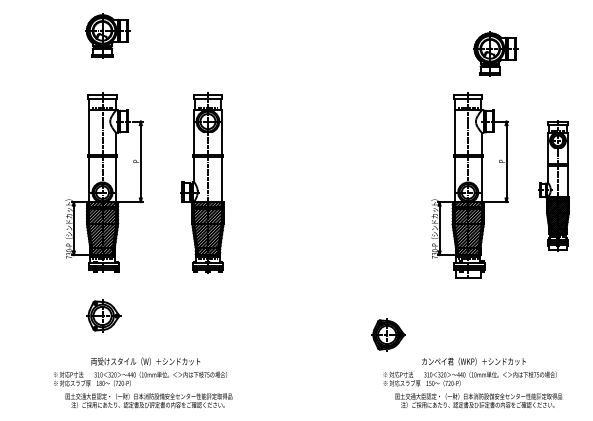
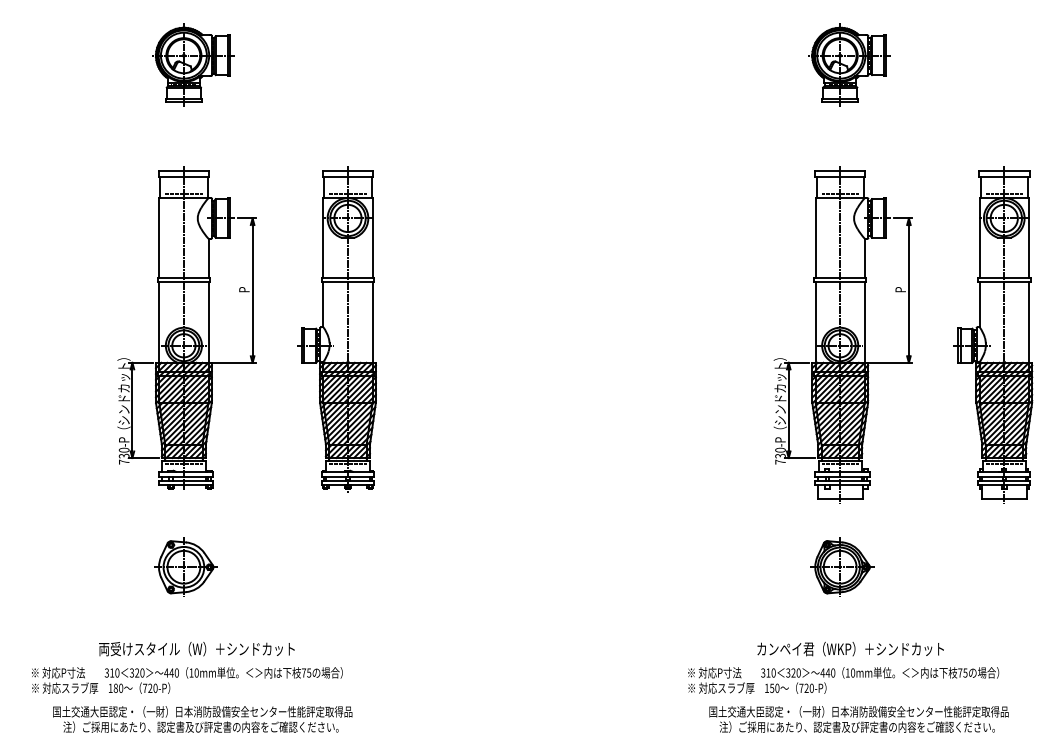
part: (495, 53) -> (849, 63), moved
part: (202, 182) -> (338, 327), moved
part: (553, 185) -> (993, 333), size x1.43
part: (388, 334) -> (842, 566), moved
text: (143, 382) -> (192, 686), moved

